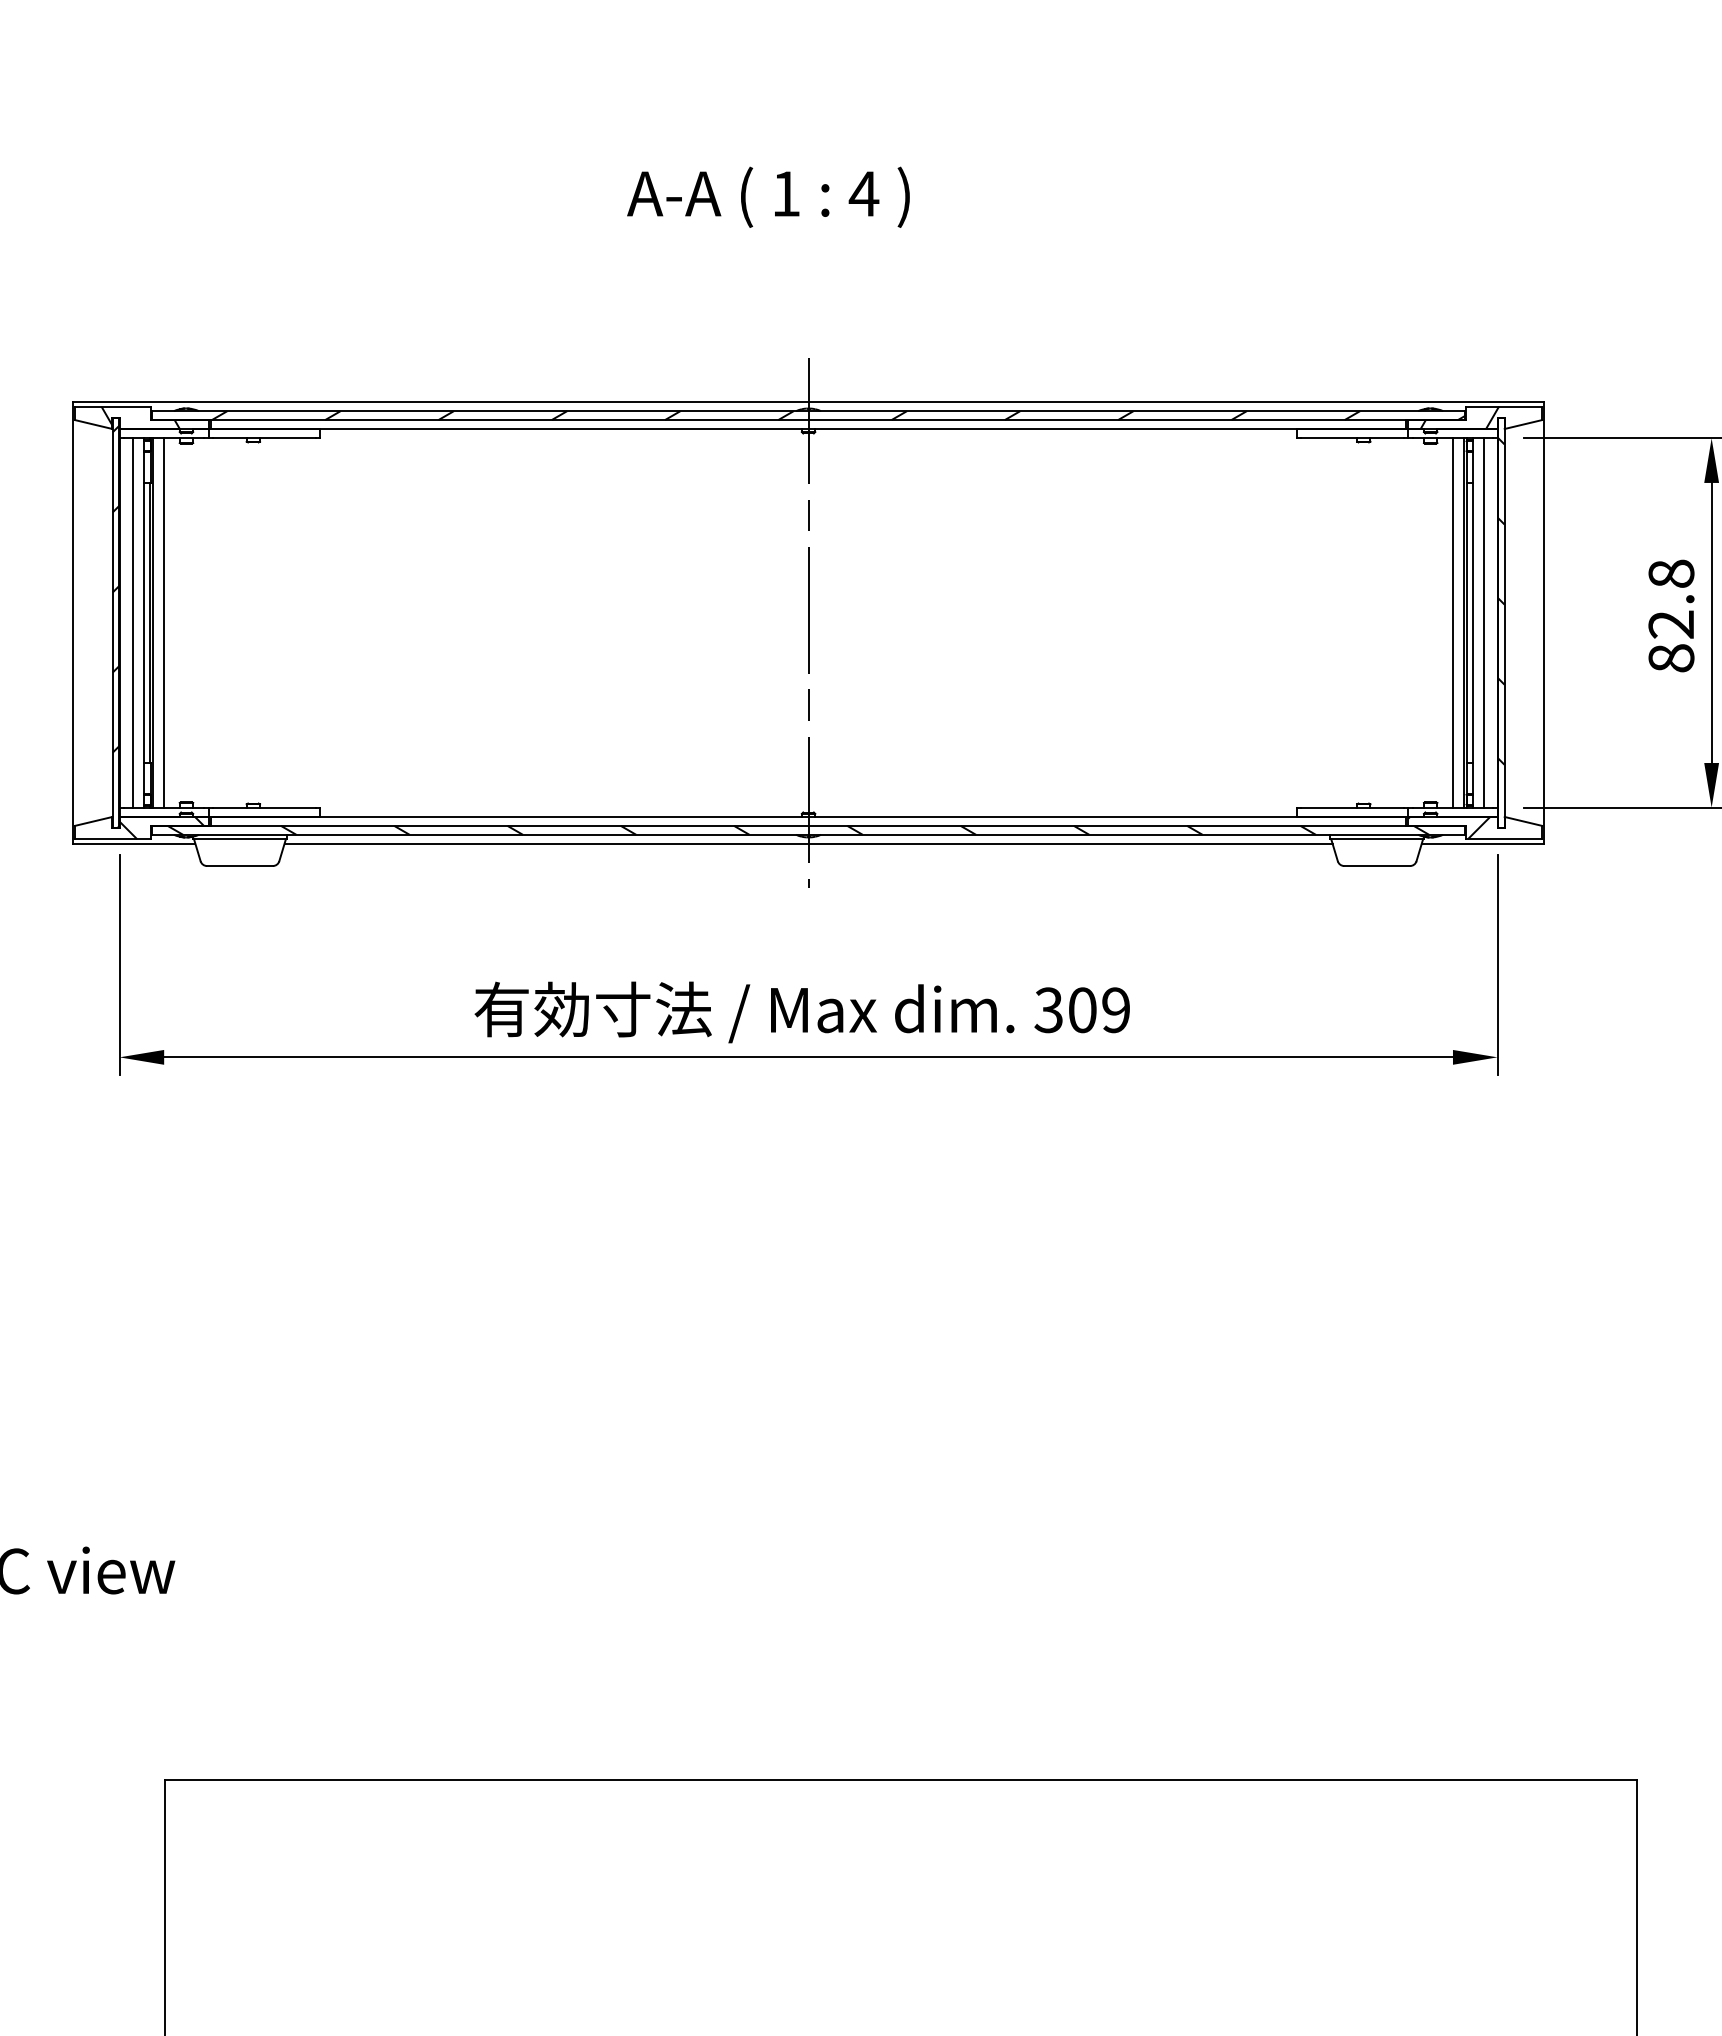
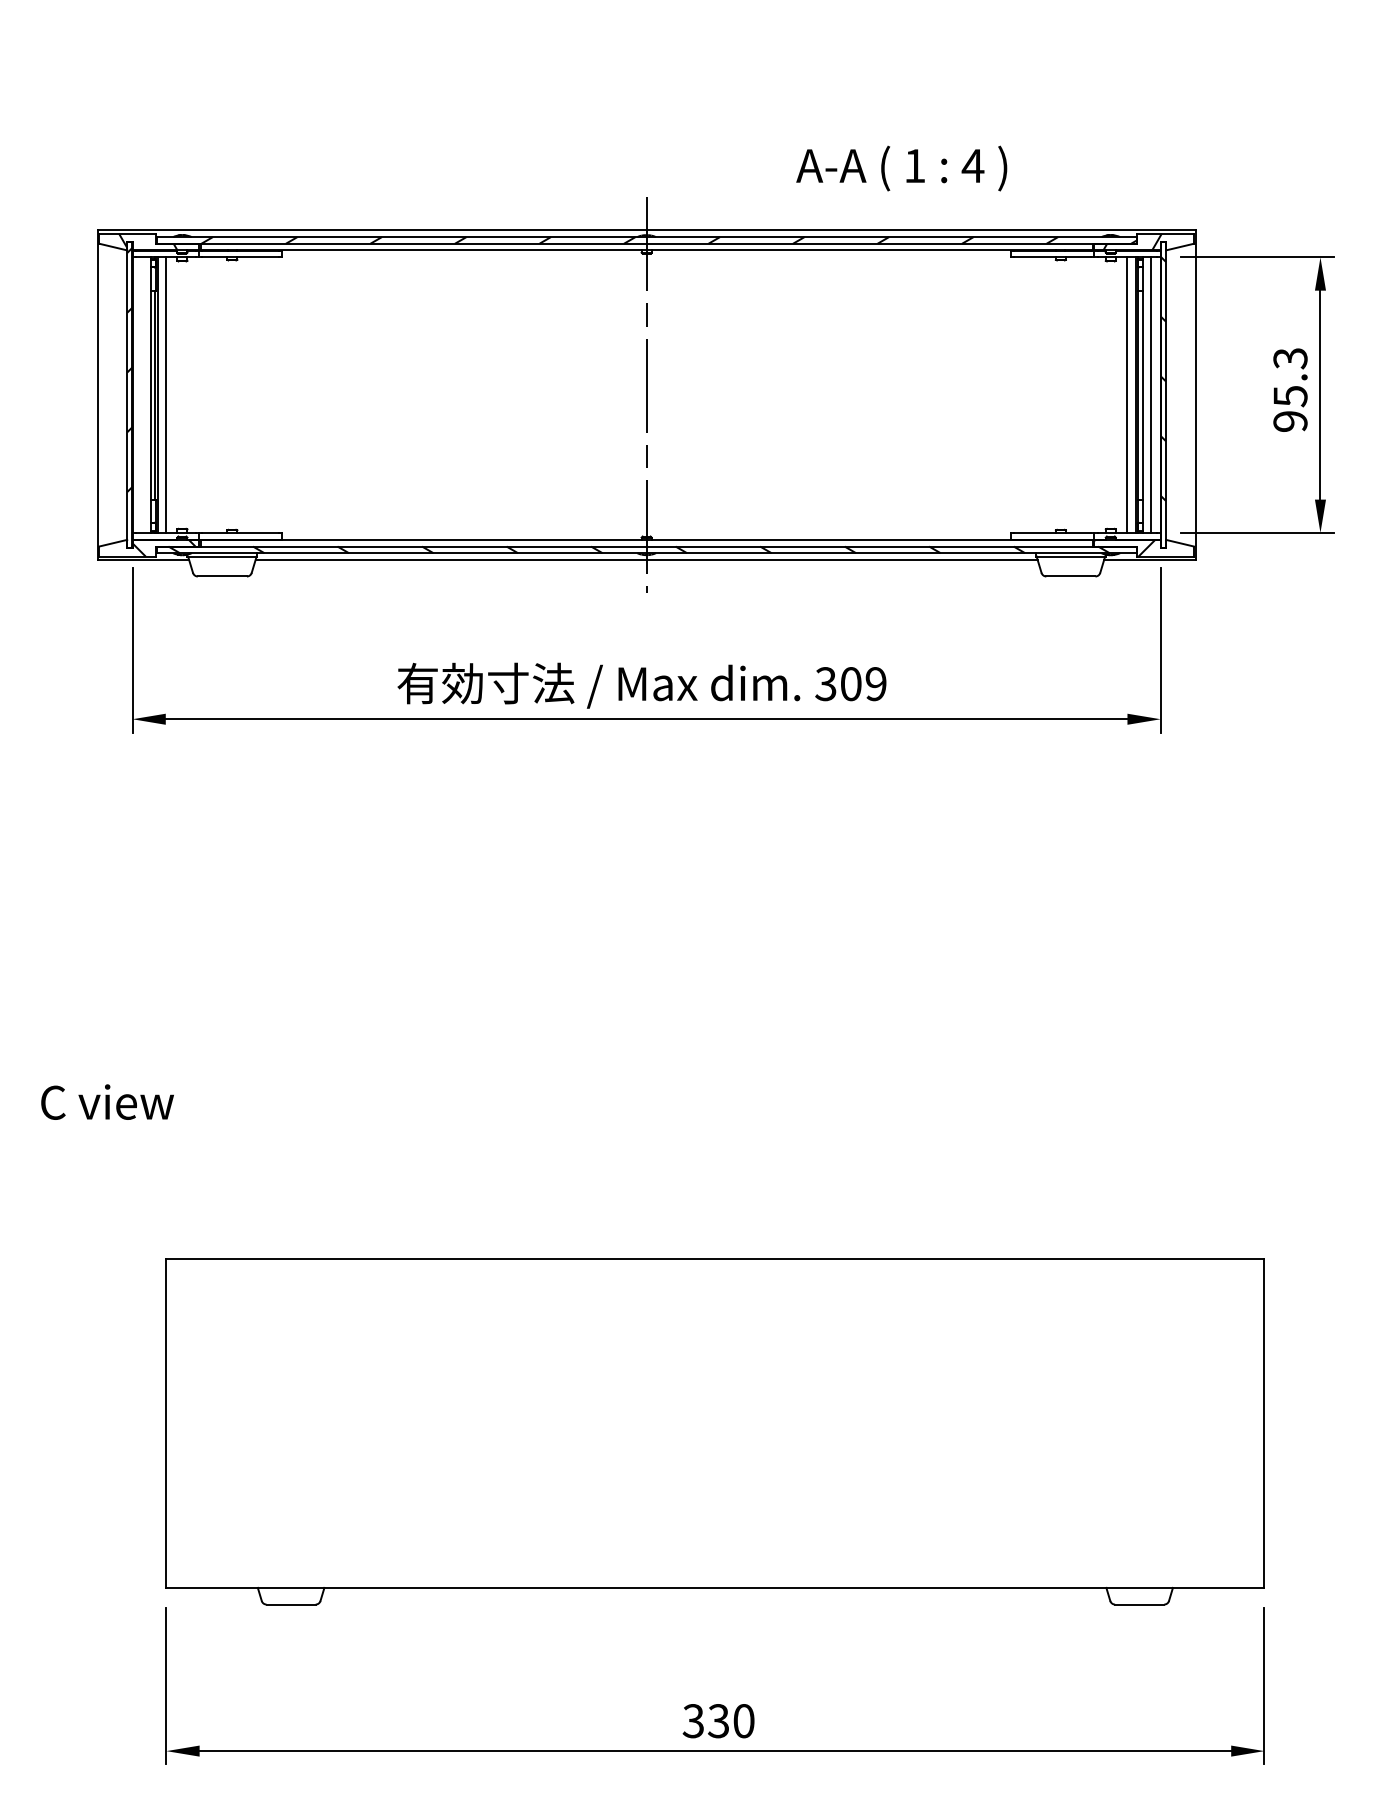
text: (768, 197) -> (901, 168), moved
text: (1671, 615) -> (1290, 389), 82.8 -> 95.3
line: (132, 622) -> (142, 394), removed

